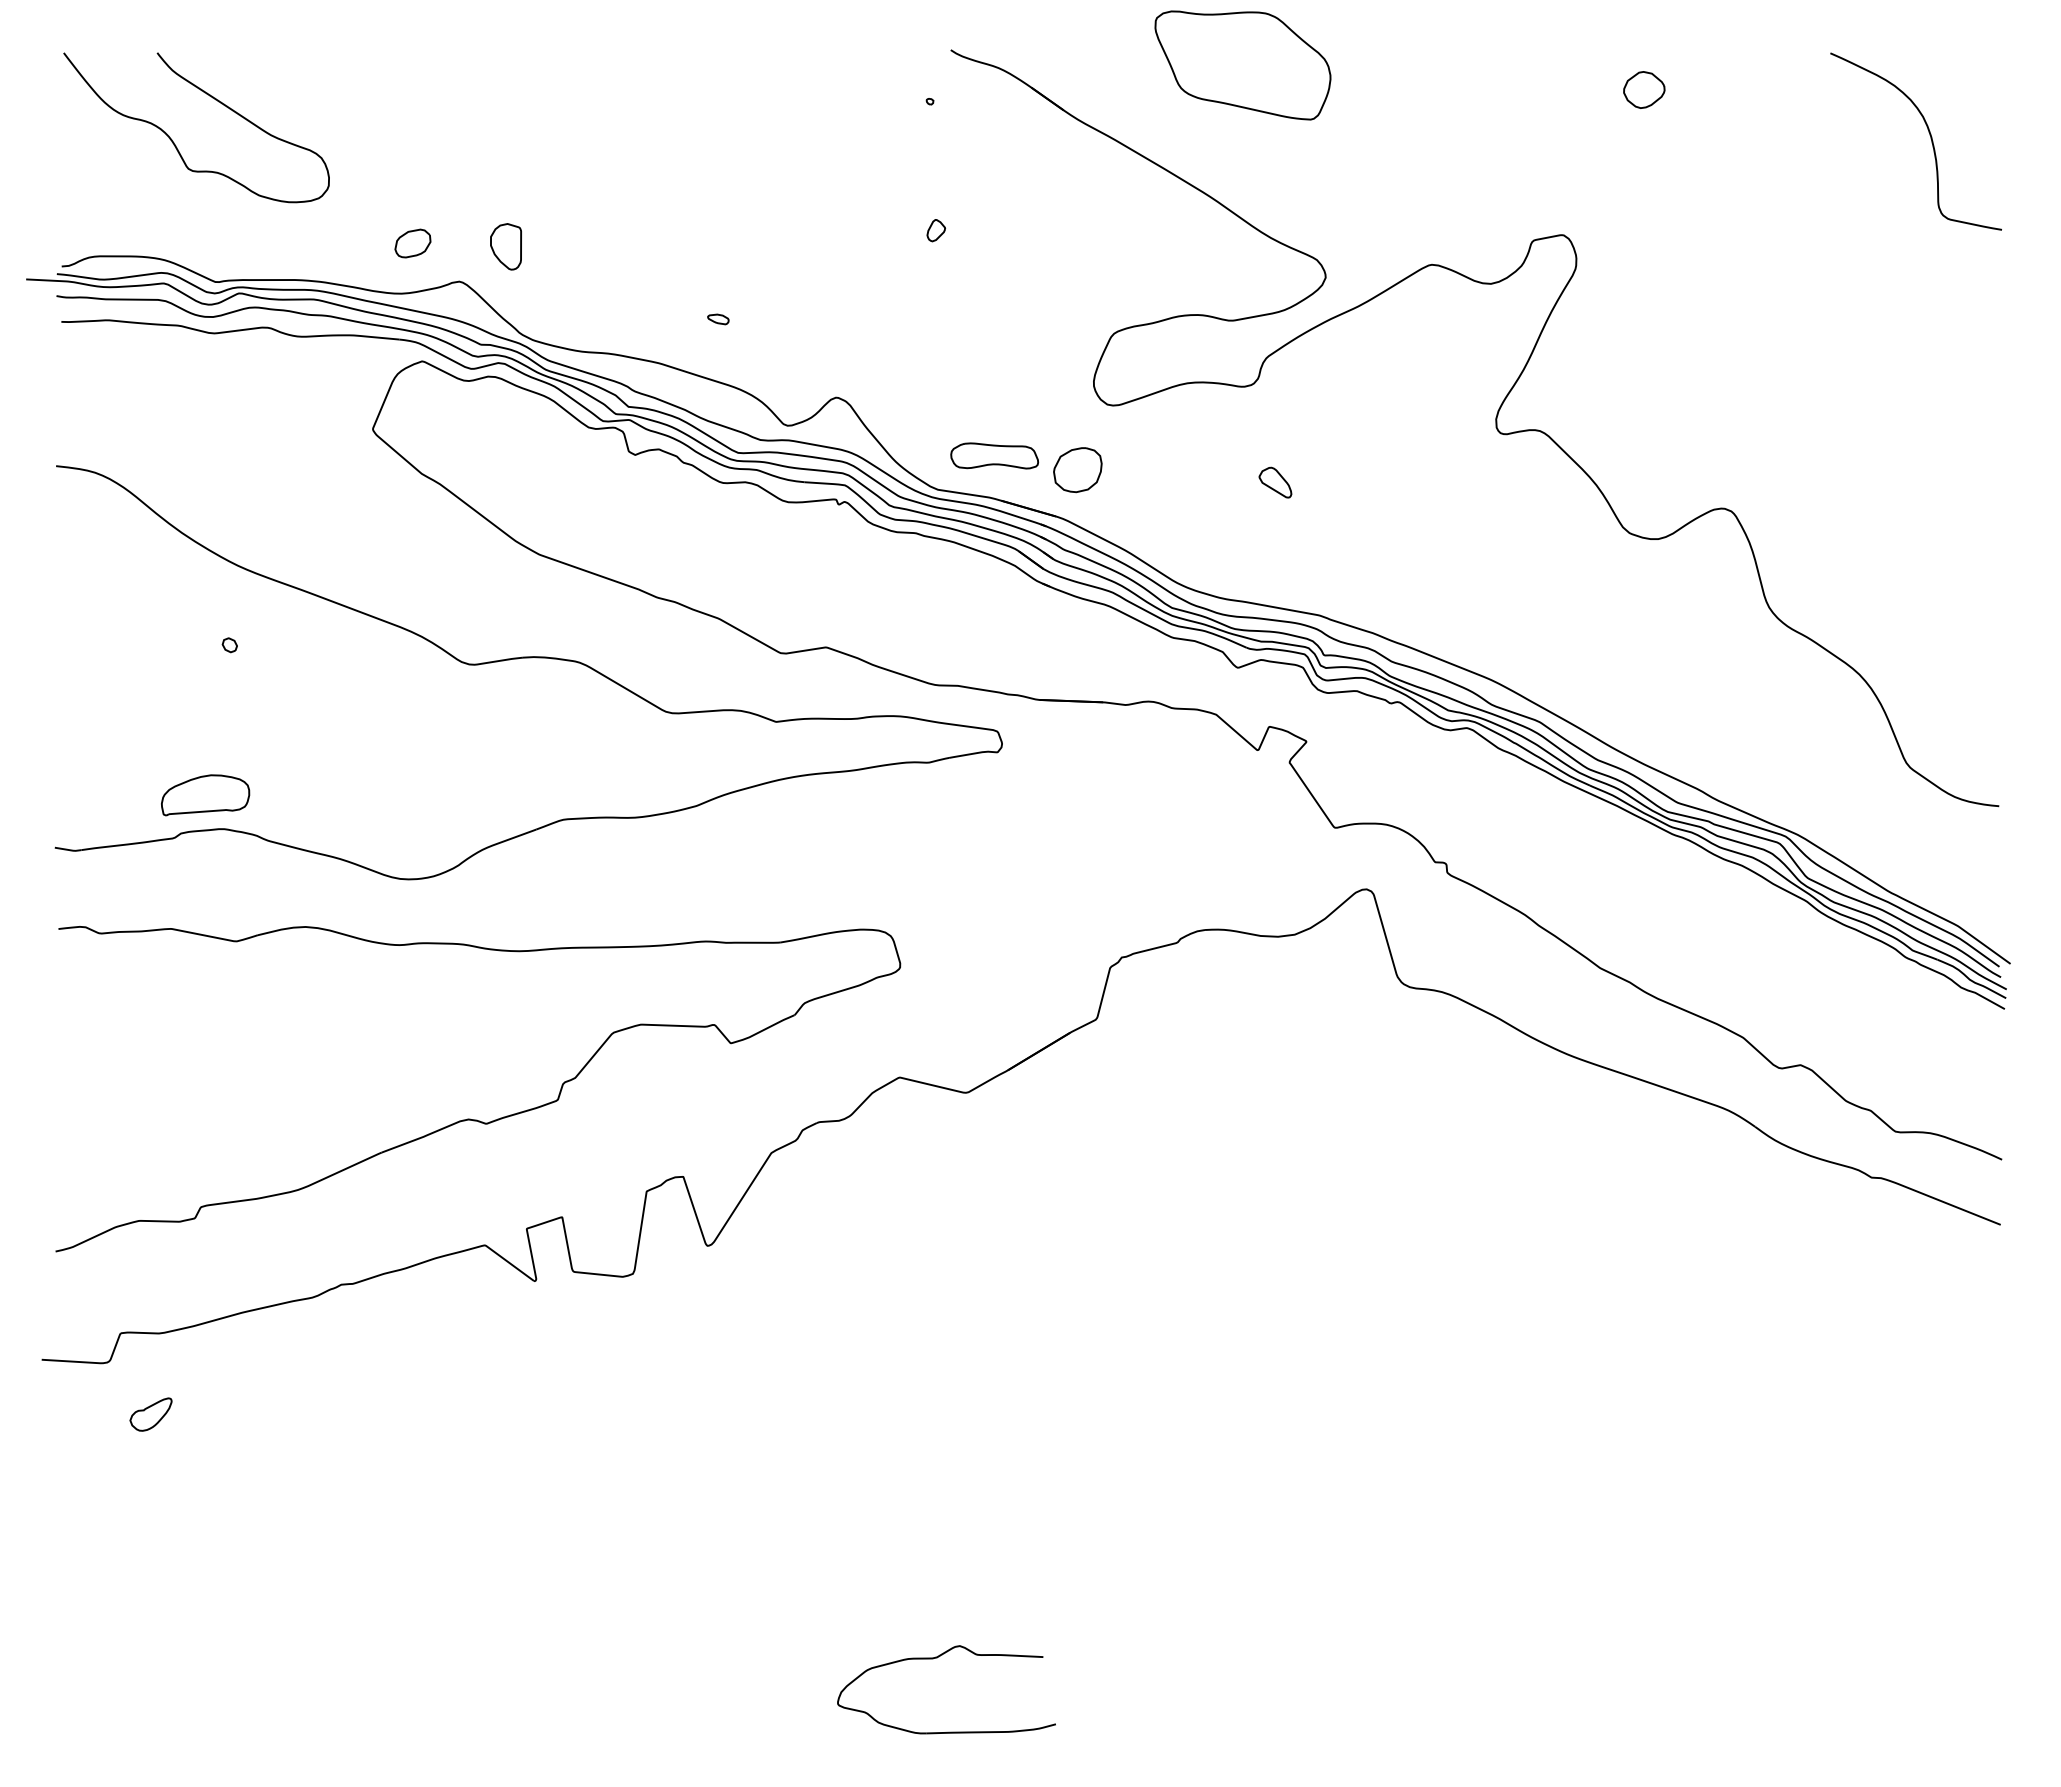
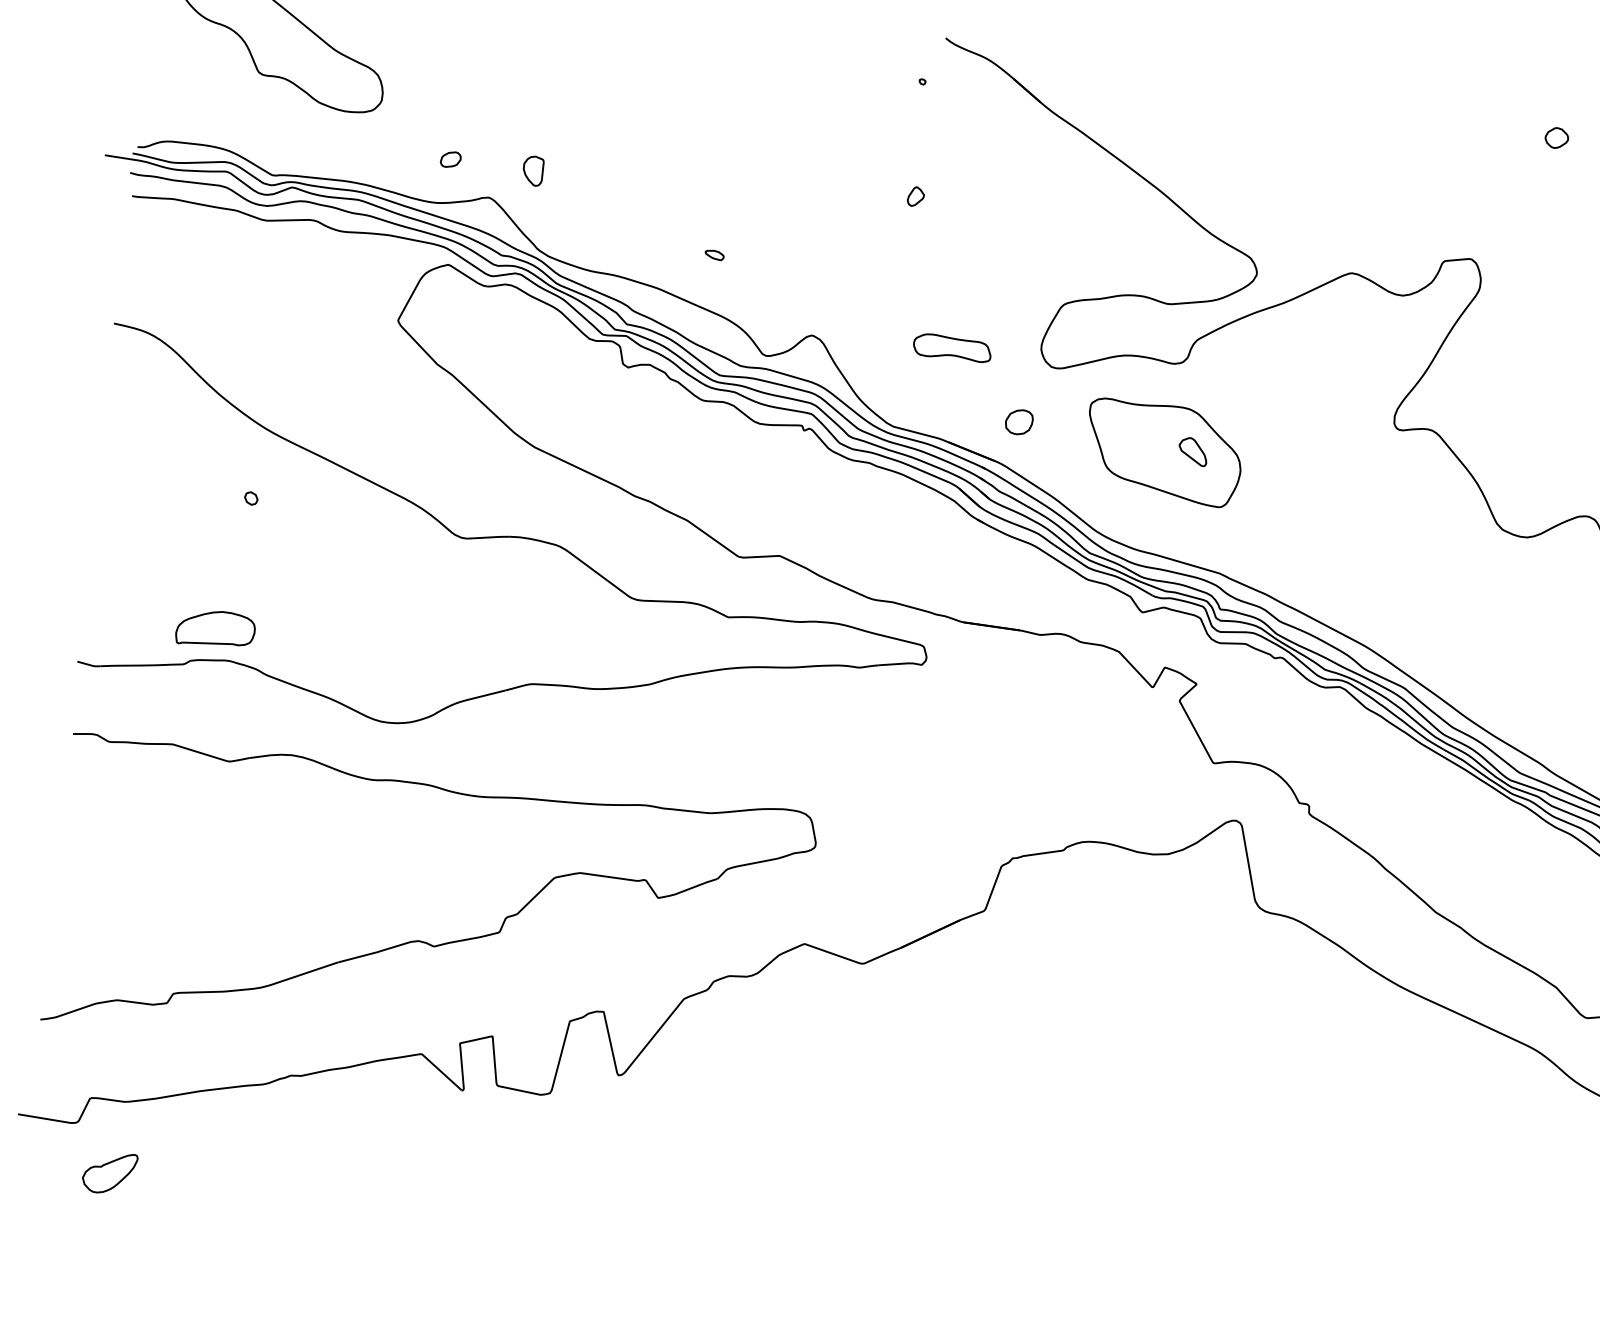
part: (1242, 65) -> (1163, 453), moved
part: (1644, 89) -> (1556, 137), size x0.62
part: (412, 243) -> (450, 159), size x0.62
part: (505, 246) -> (532, 170), size x0.71
part: (994, 455) -> (952, 347), moved
part: (1077, 469) -> (1018, 421), size x0.62
part: (150, 1414) -> (109, 1172), size x1.43

